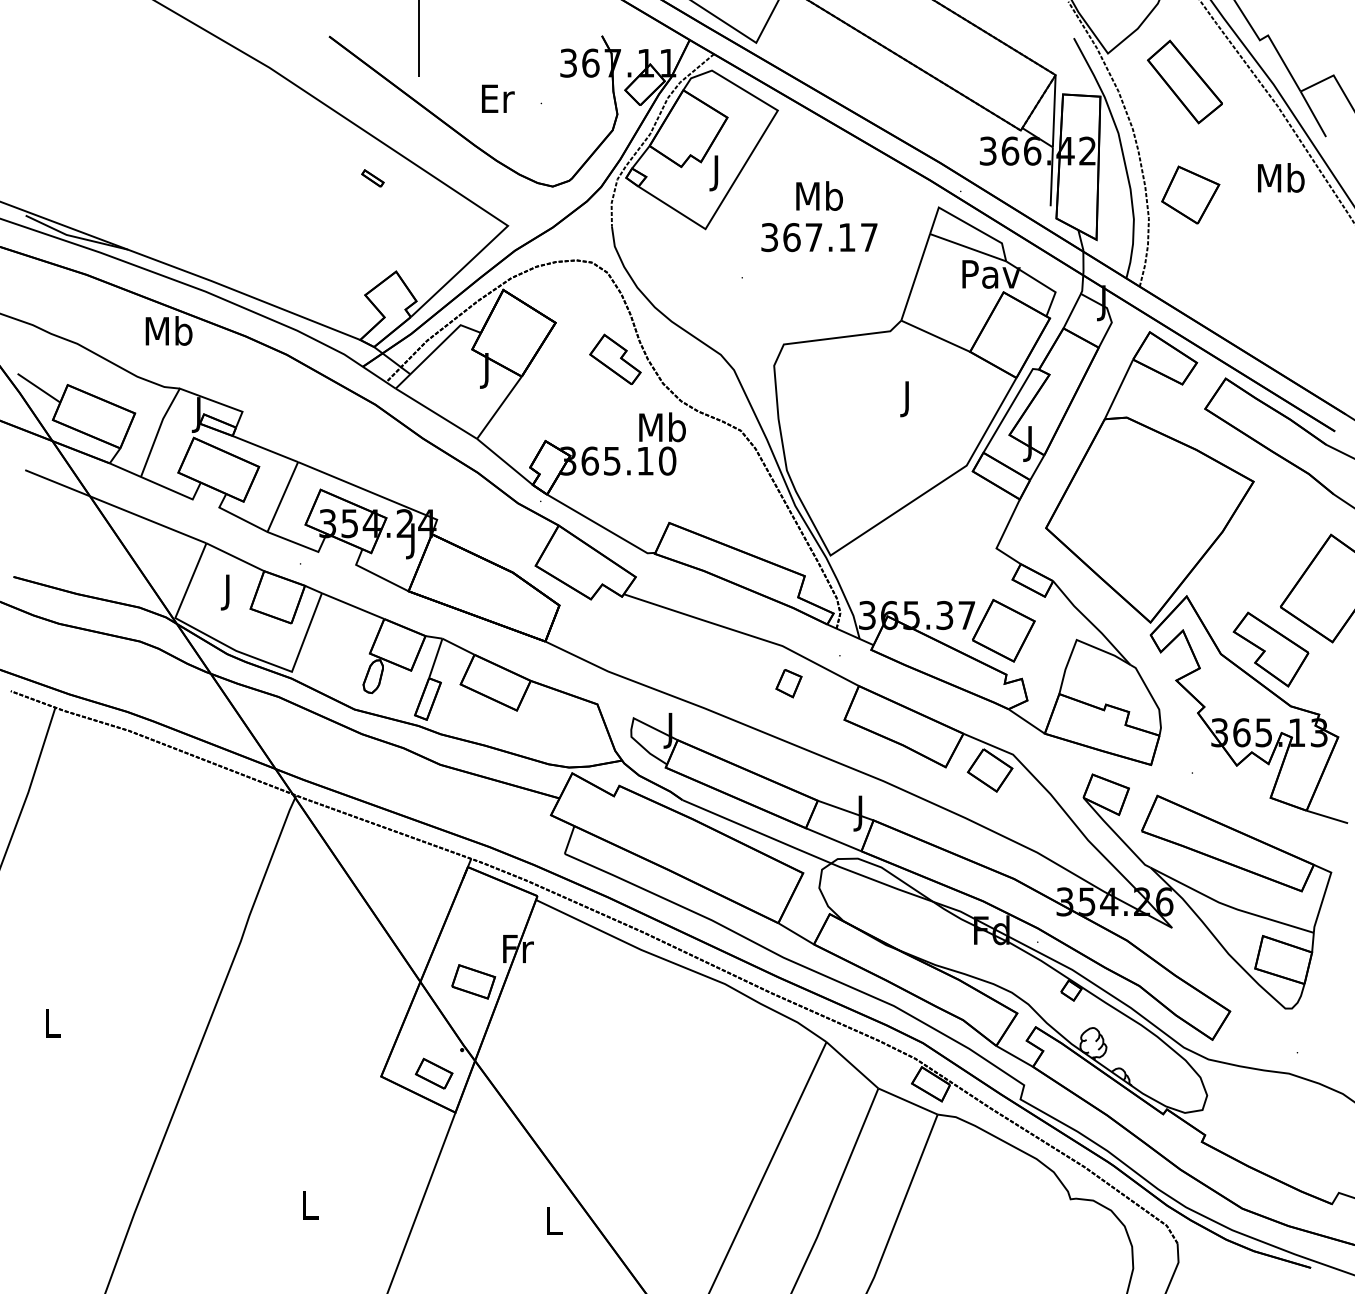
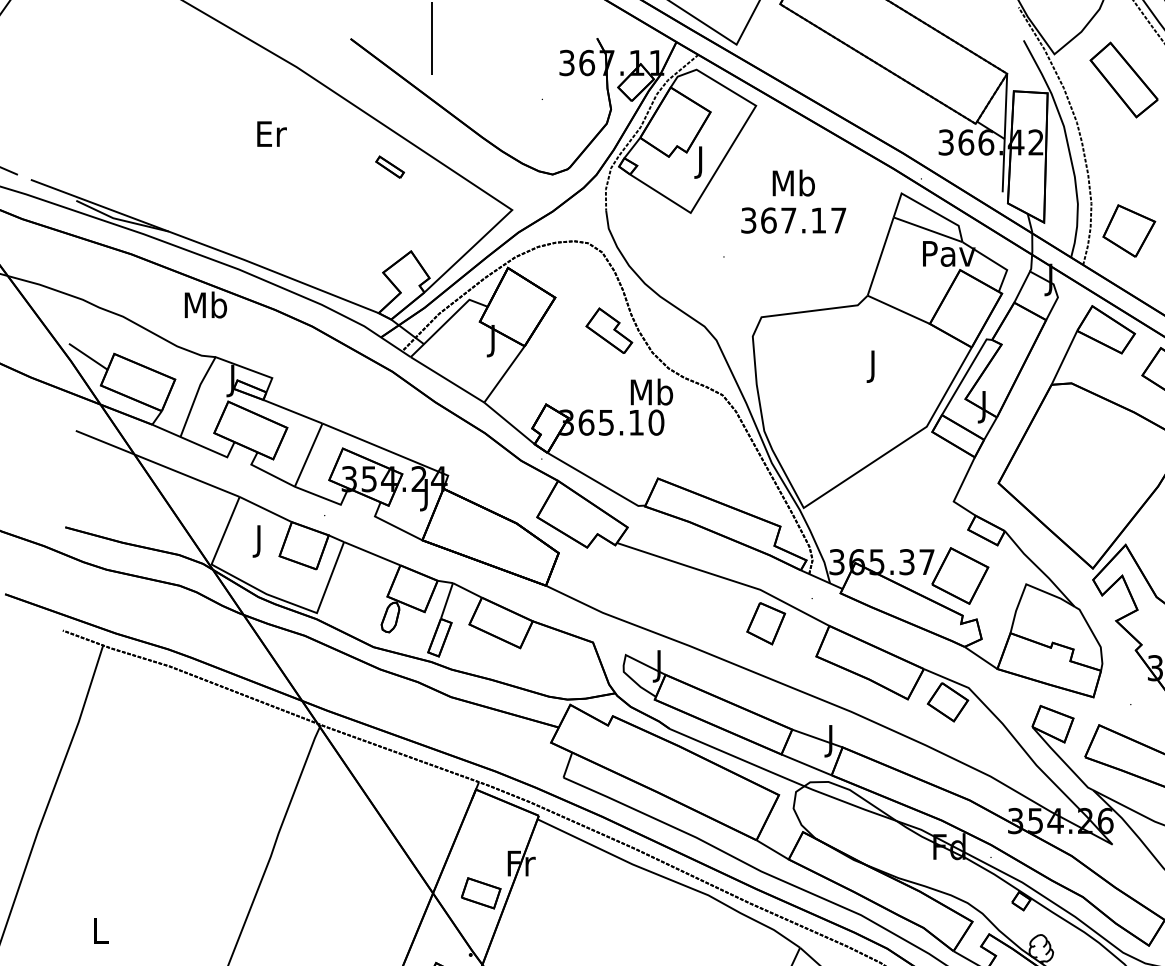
text: (498, 98) -> (272, 133), moved
part: (372, 178) -> (389, 167), size x1.43
part: (1190, 194) -> (1129, 230), moved
part: (788, 683) -> (765, 623), size x1.67

